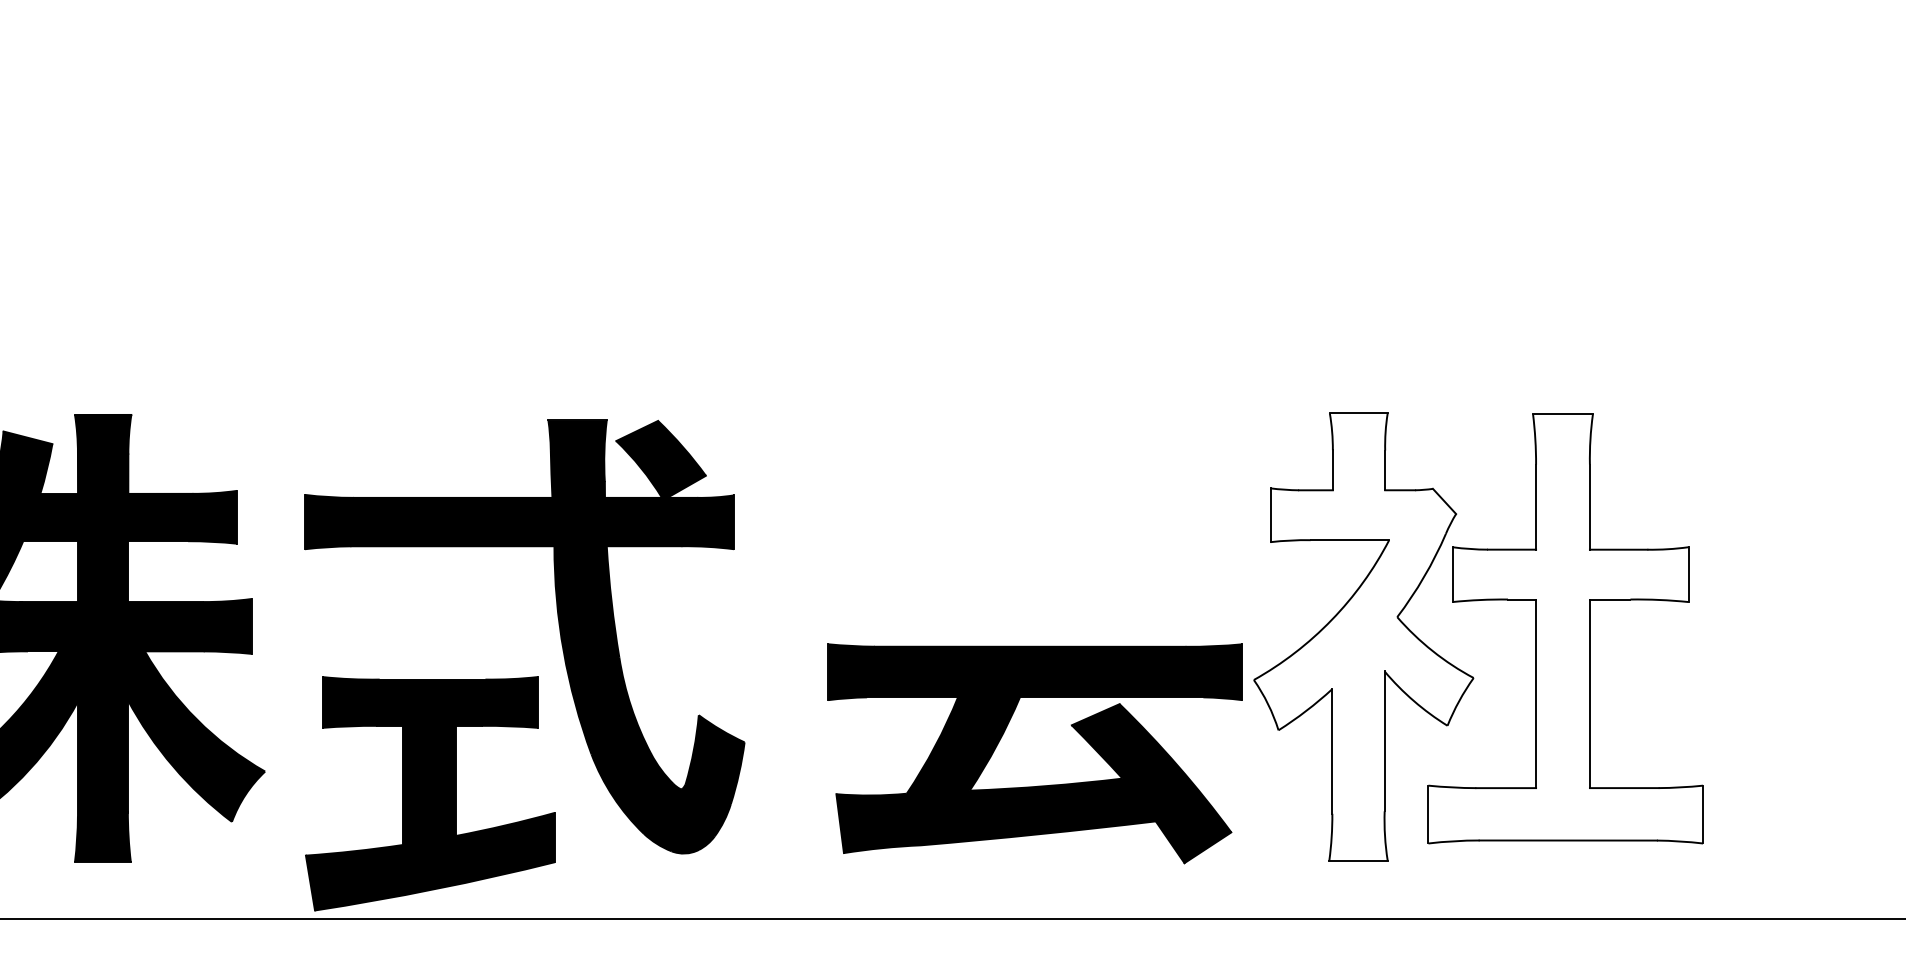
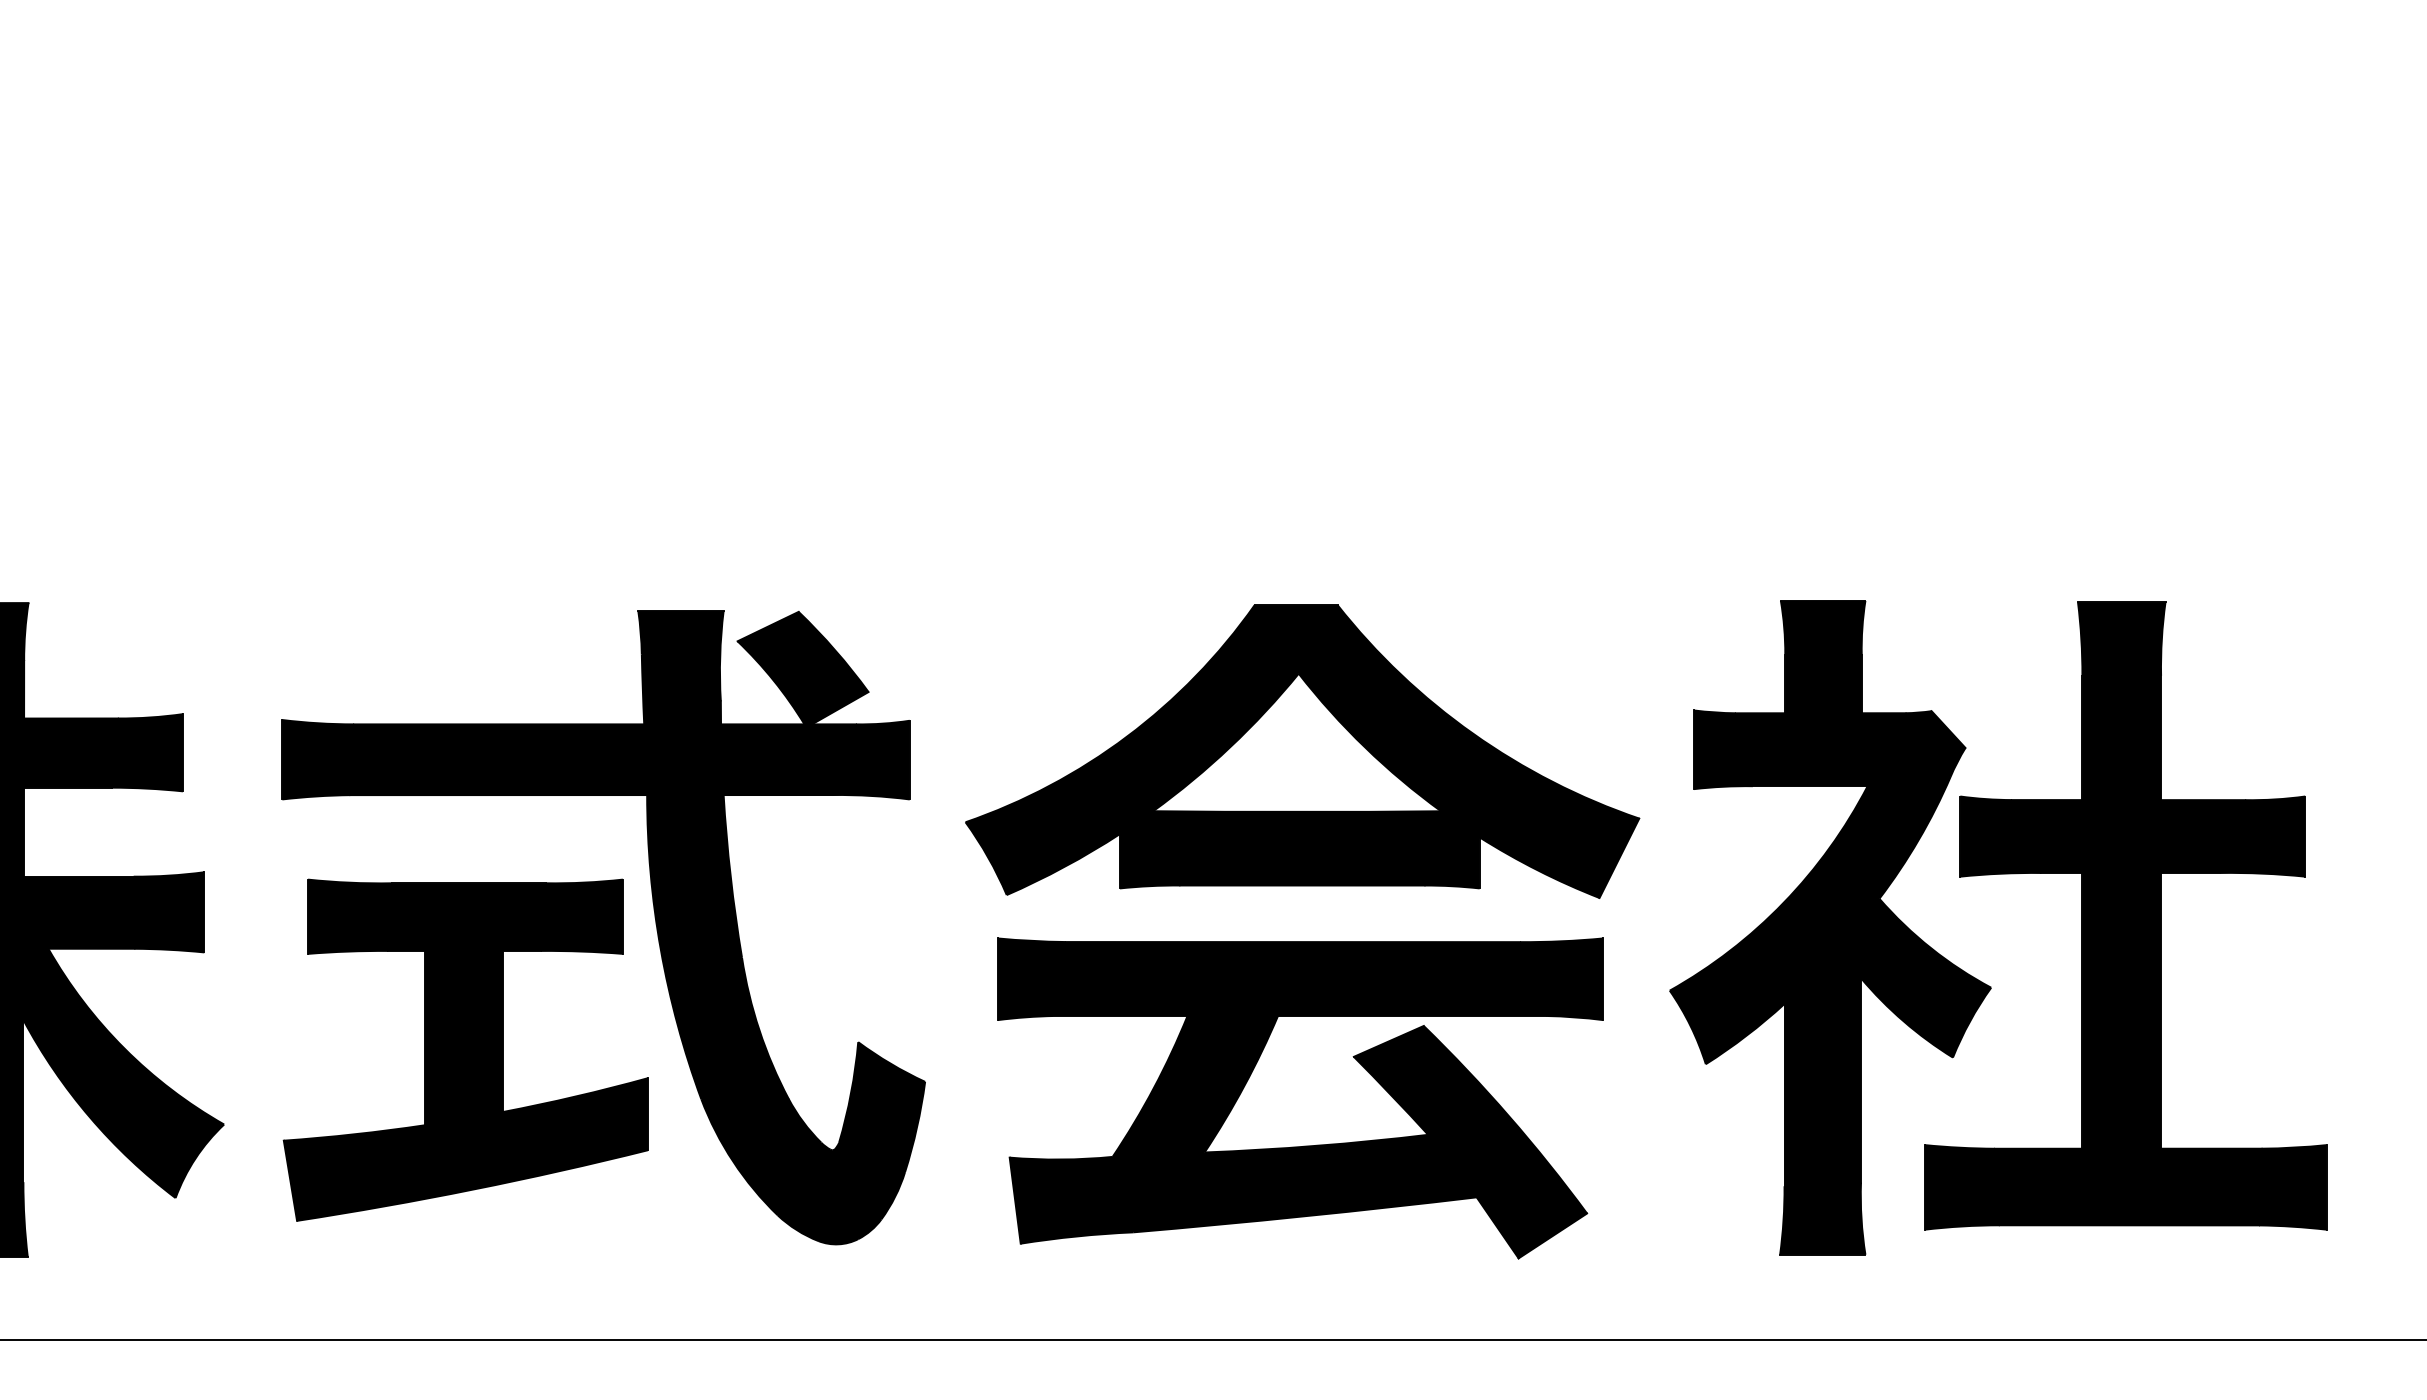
part: (1002, 516) -> (1302, 751), added
fill: (1565, 628) -> (2125, 915), added
fill: (1363, 636) -> (1830, 927), added
part: (1037, 785) -> (1303, 1144), moved
part: (430, 793) -> (465, 1049), moved

